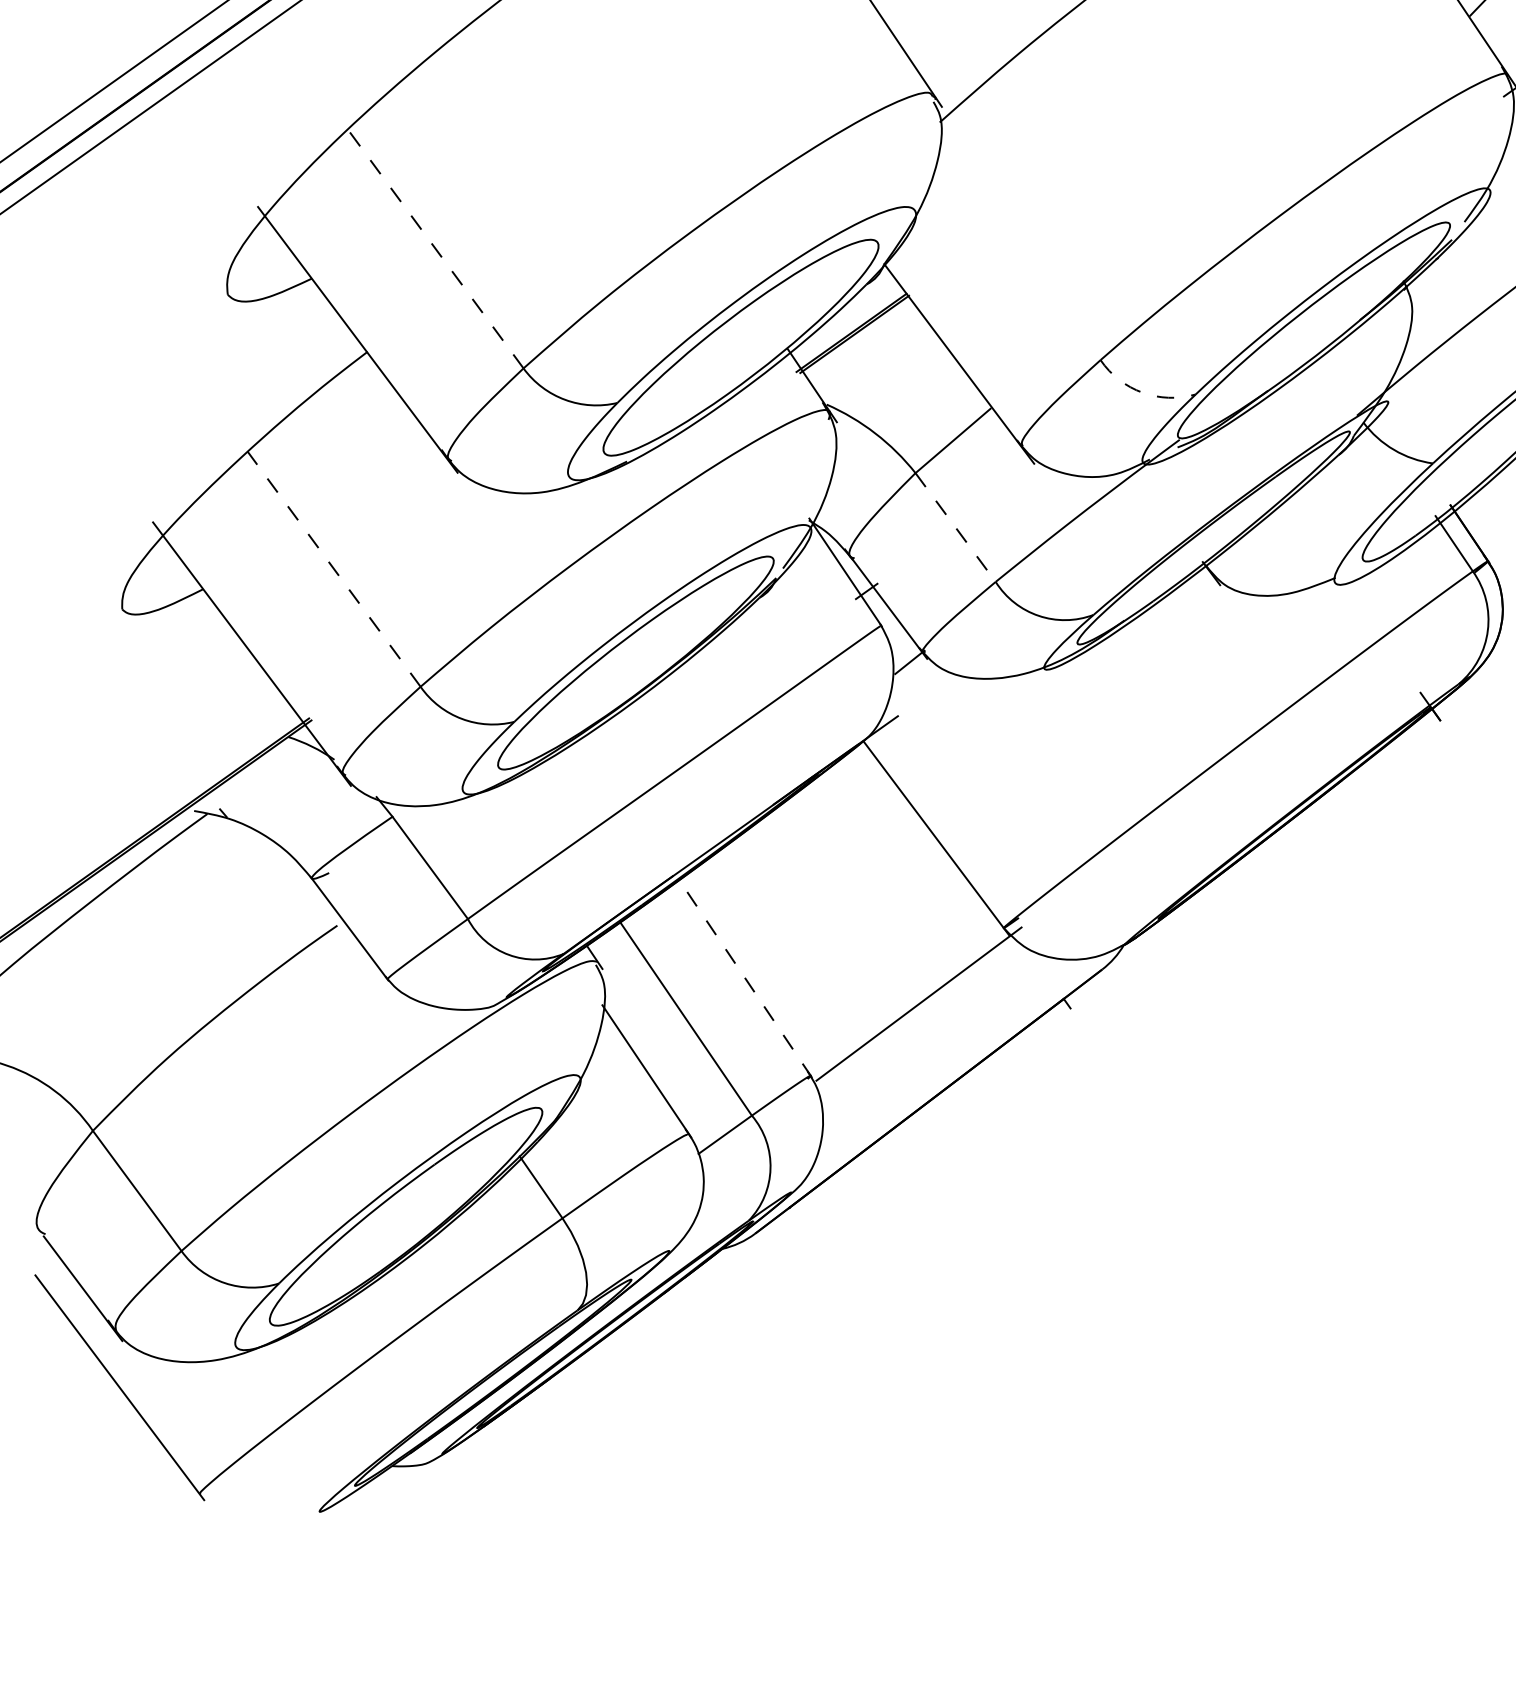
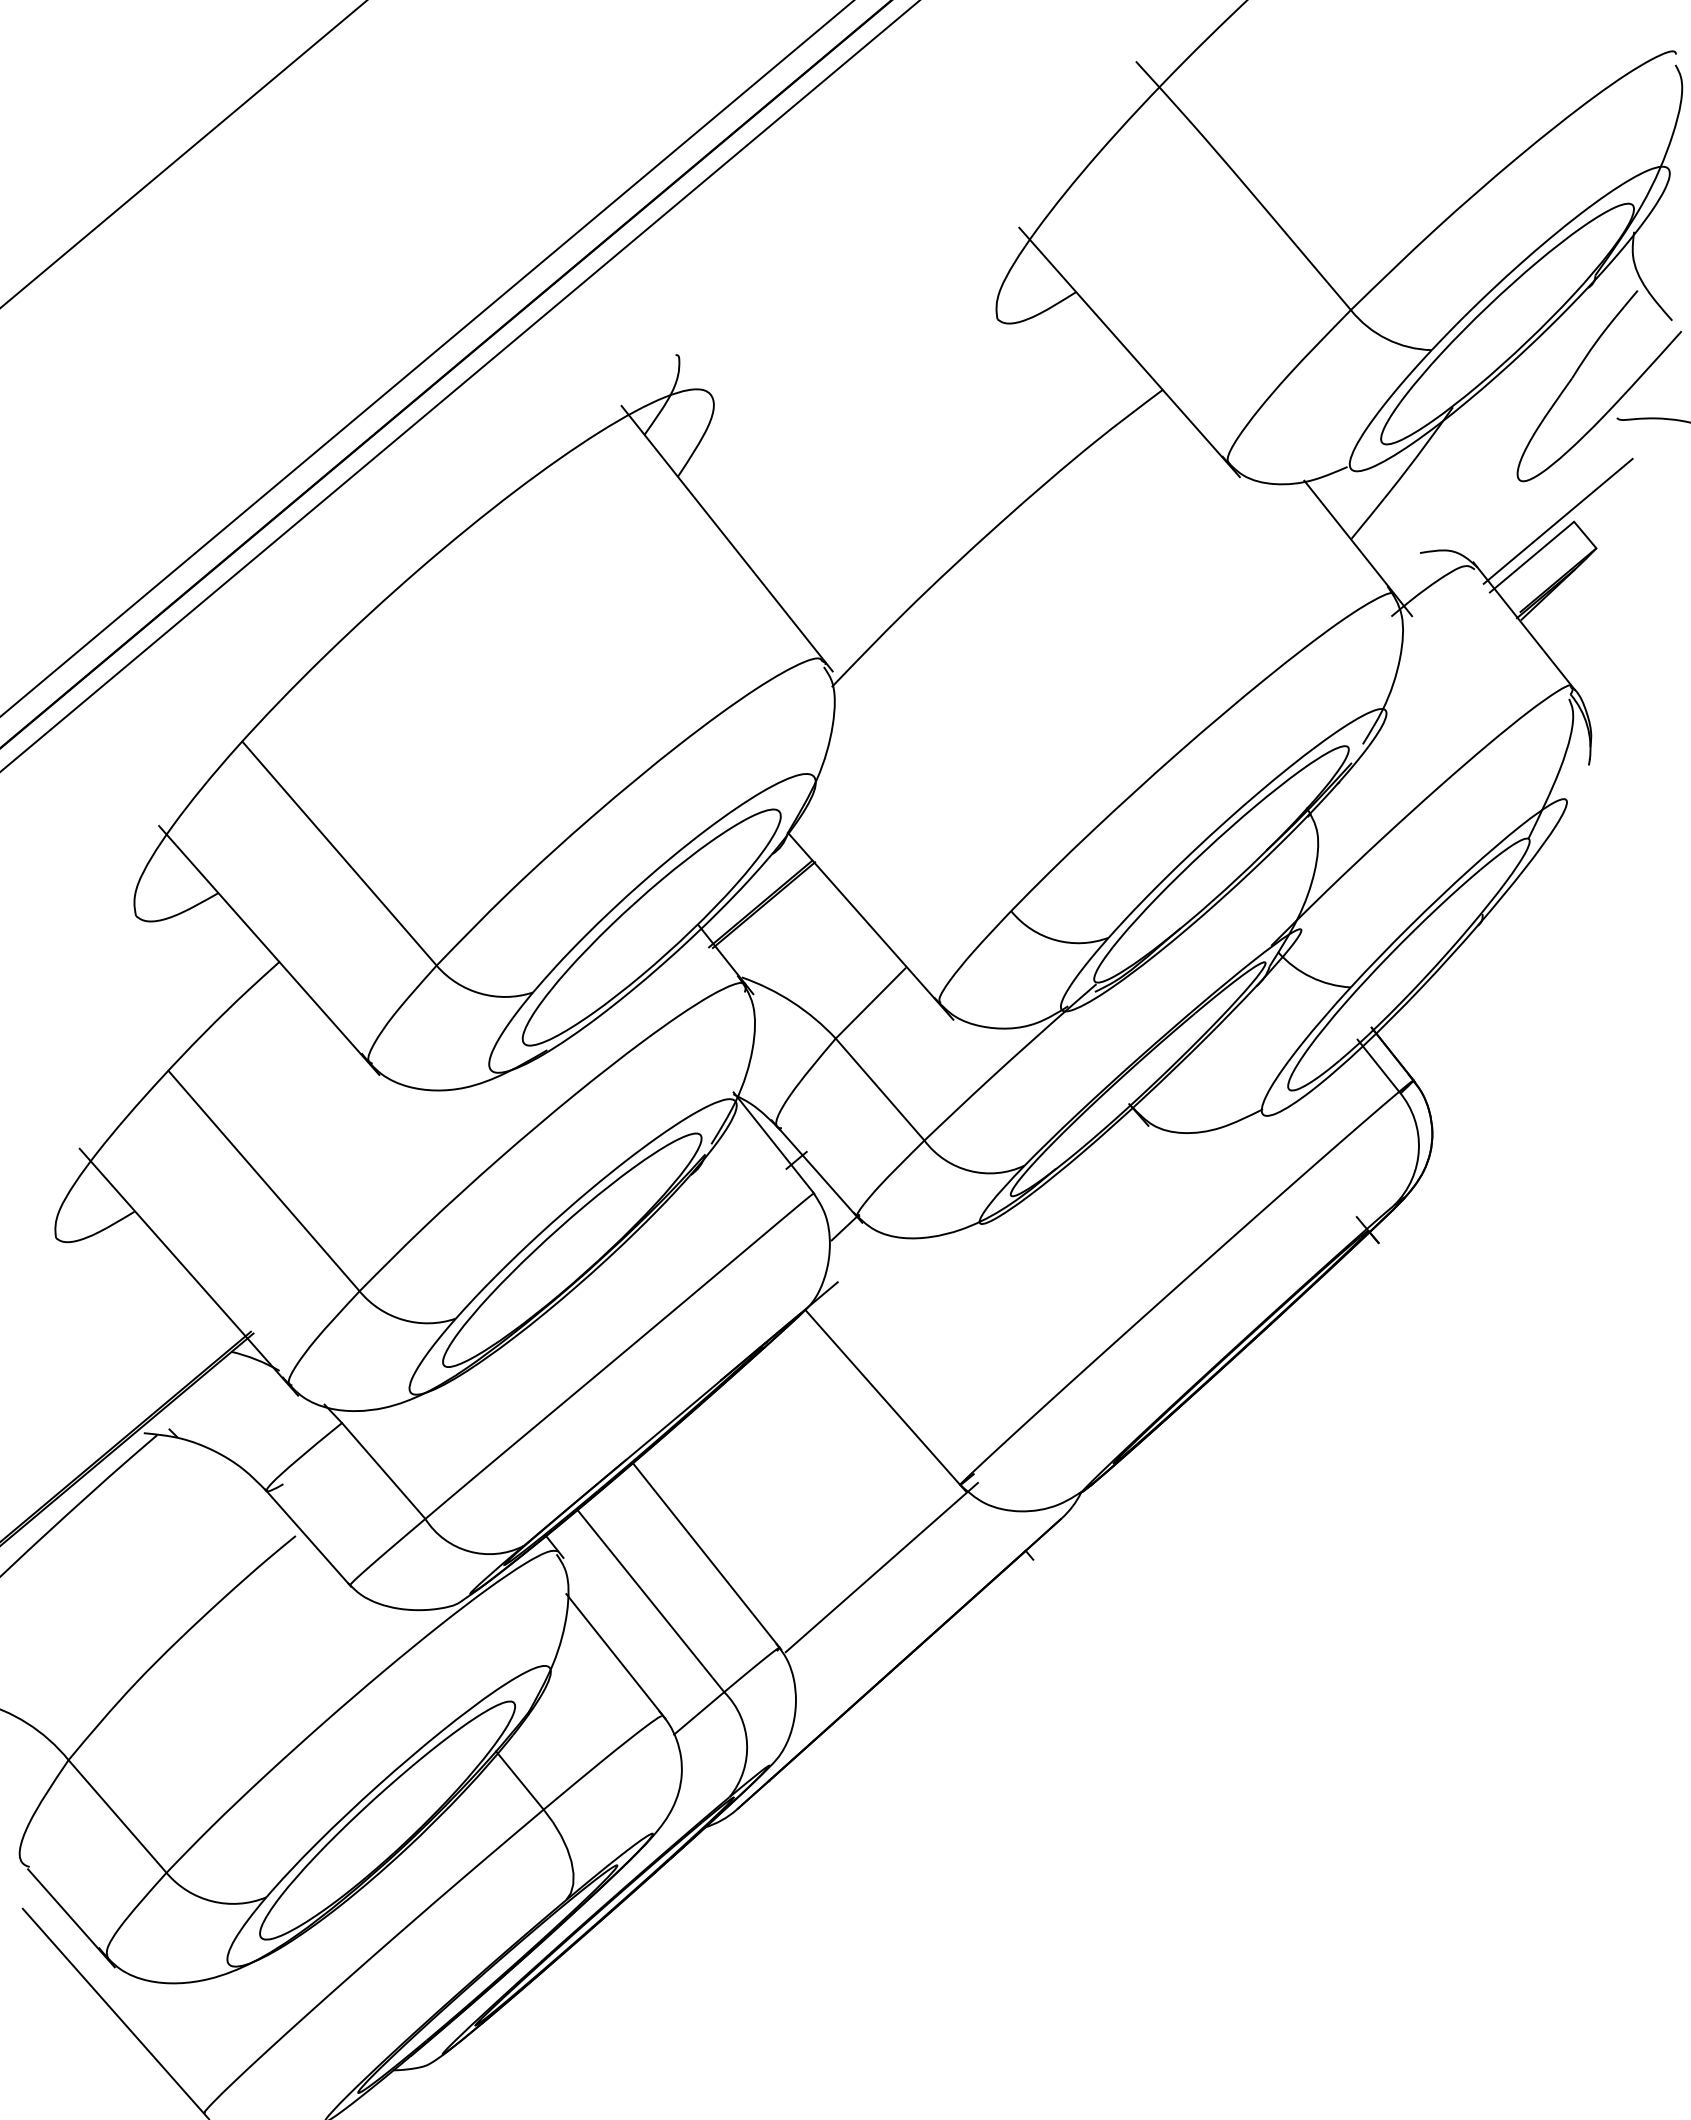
line: (435, 248) -> (339, 853), dashed -> solid
arc: (1142, 392) -> (1055, 940), dashed -> solid
line: (956, 527) -> (880, 1089), dashed -> solid
line: (334, 569) -> (264, 1181), dashed -> solid
line: (745, 979) -> (706, 1556), dashed -> solid

